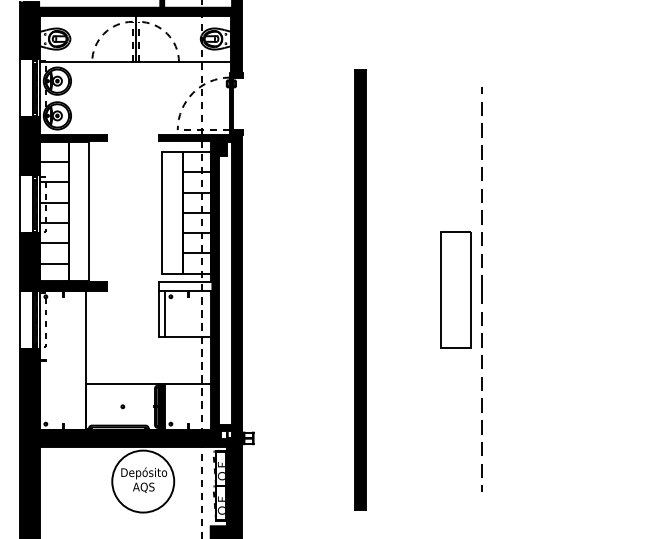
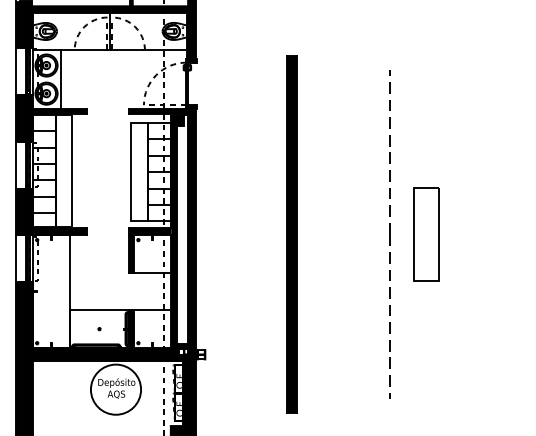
line: (74, 98) -> (60, 79), added
part: (455, 289) -> (426, 234), moved
fill: (185, 309) -> (150, 250), added

